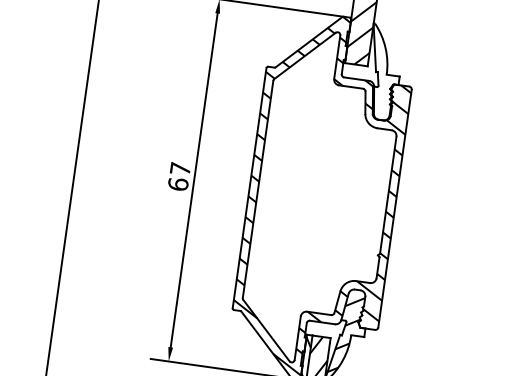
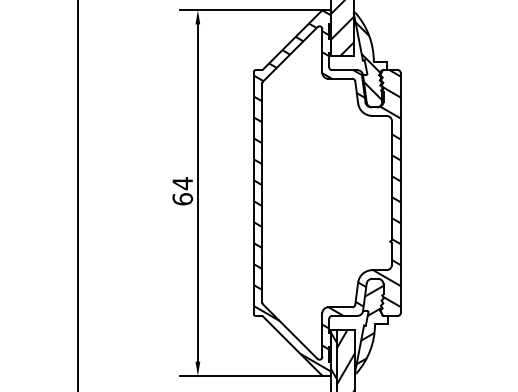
hatch: (381, 73) -> (368, 61), added
text: (180, 168) -> (182, 183), 67 -> 64

